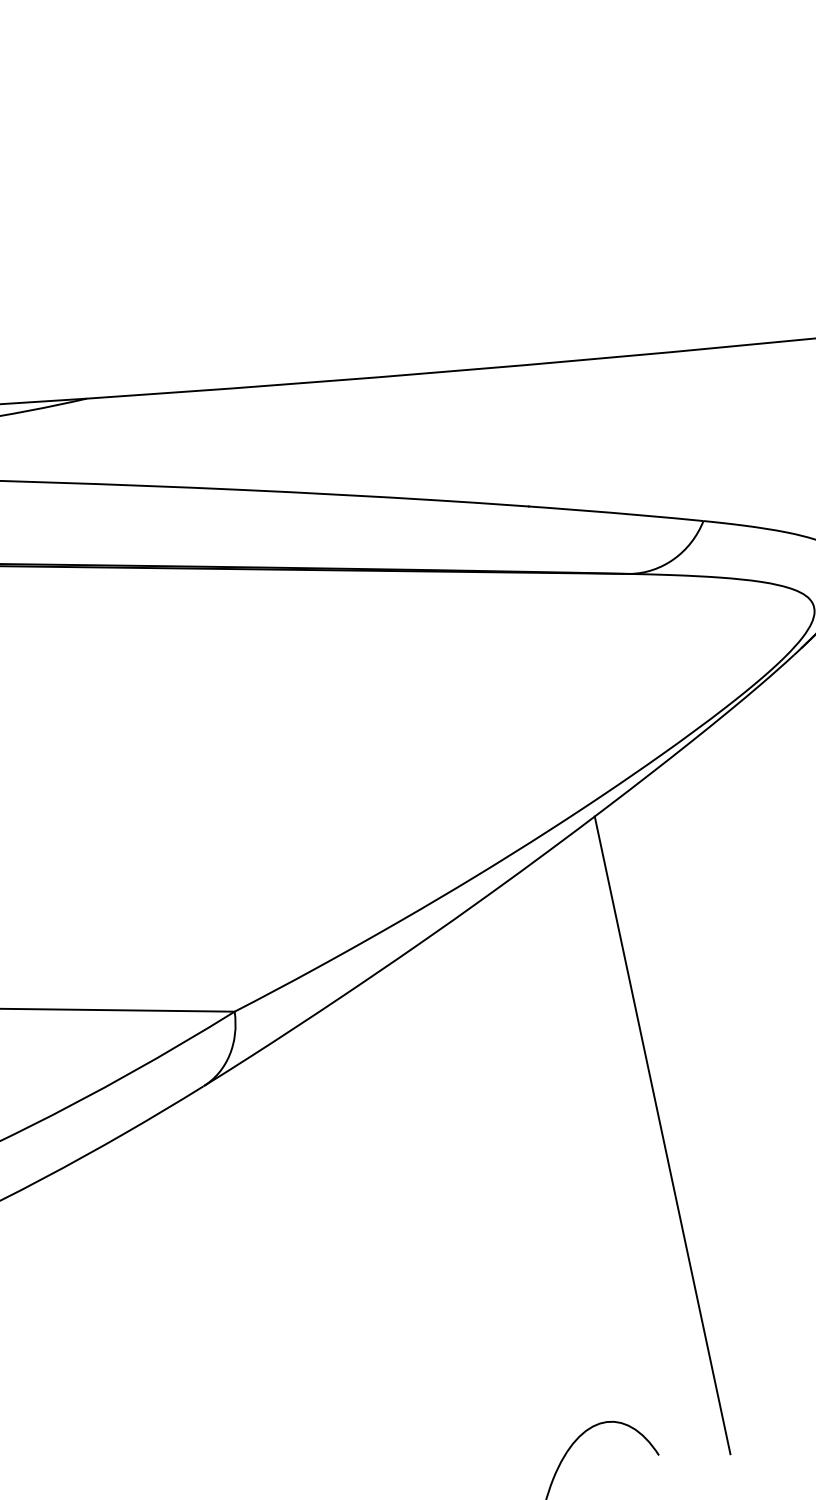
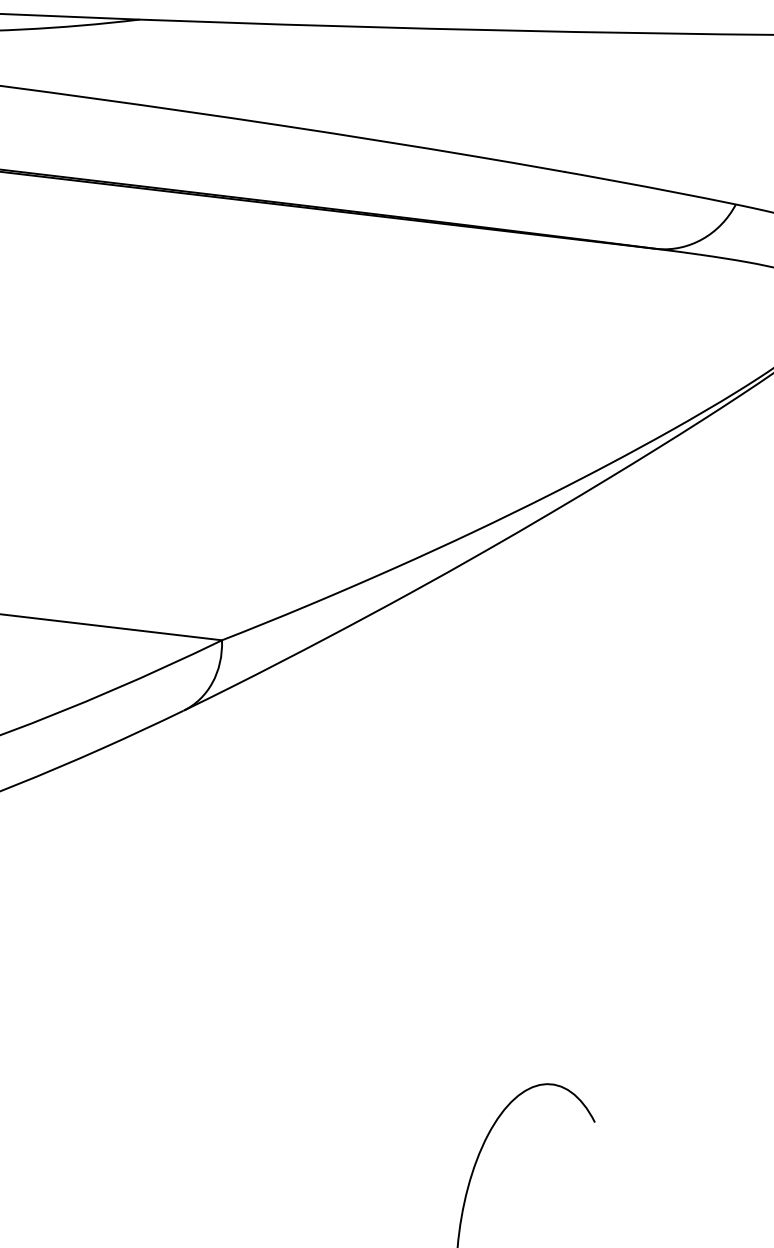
line: (662, 1135) -> (631, 806), removed

